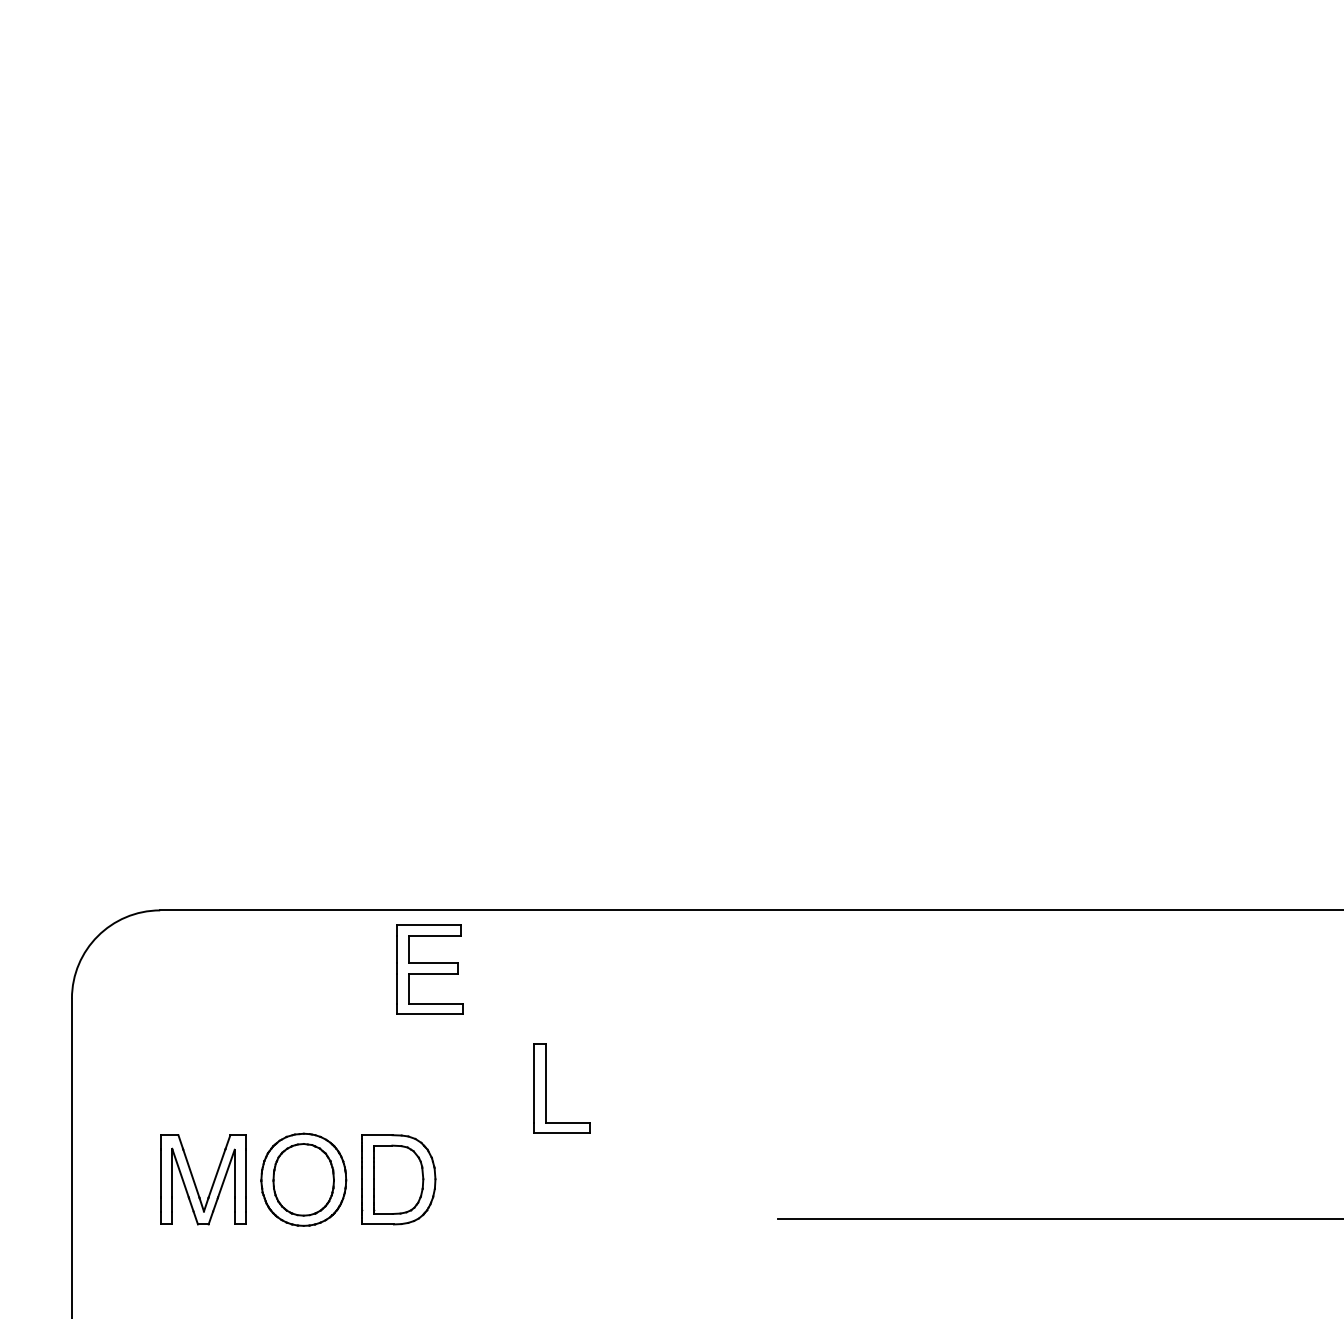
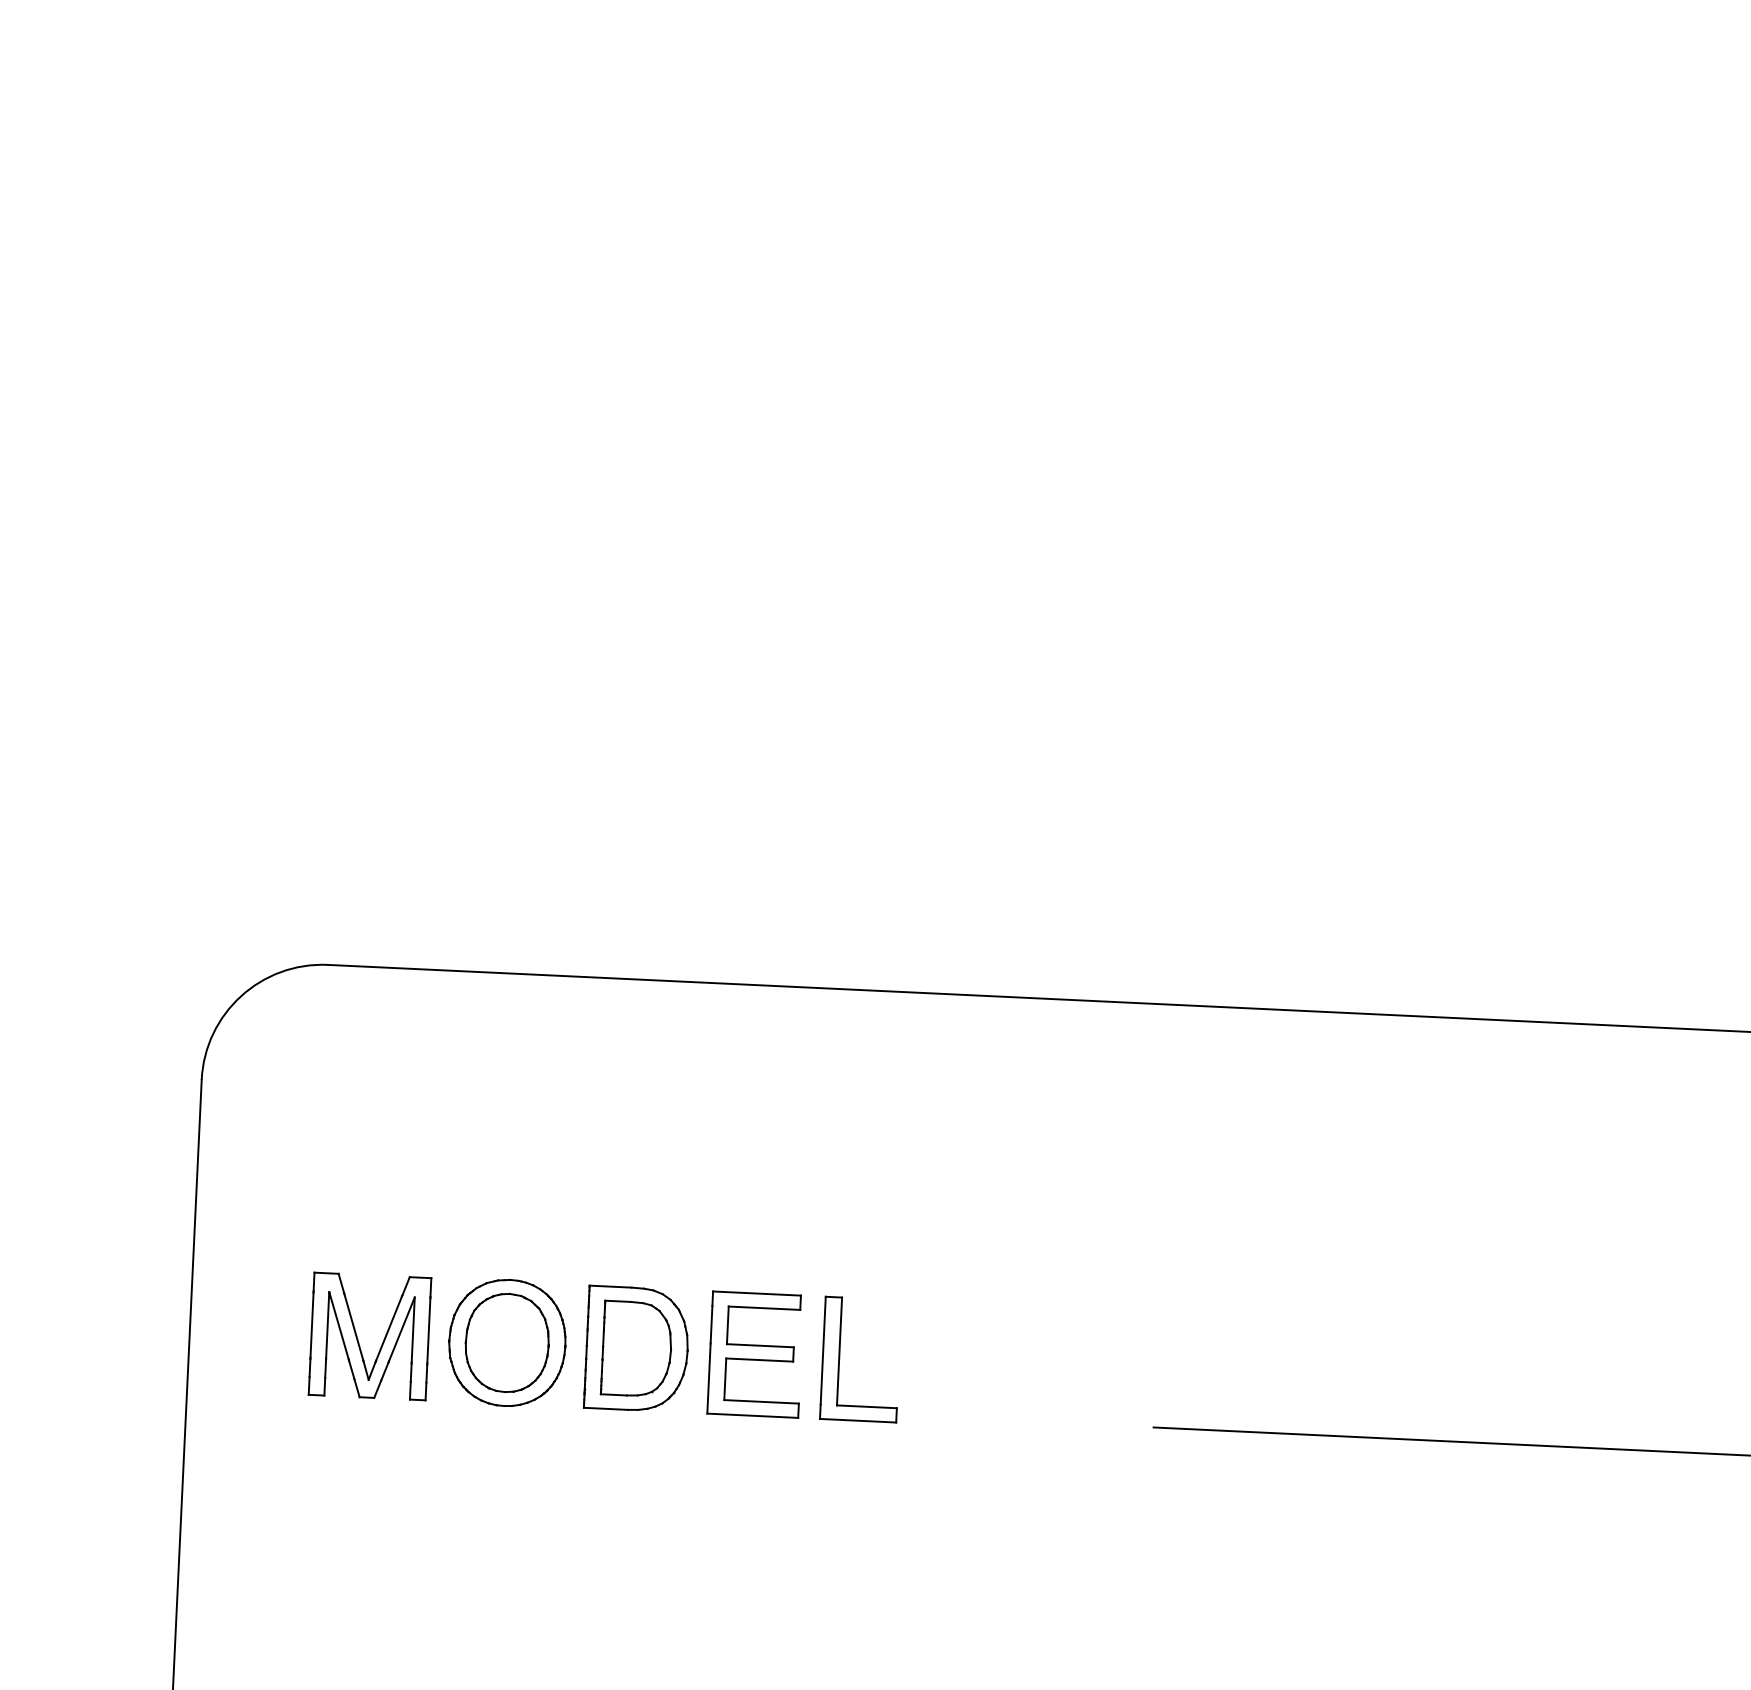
part: (429, 969) -> (754, 1354), moved
part: (546, 1088) -> (839, 1358), moved

